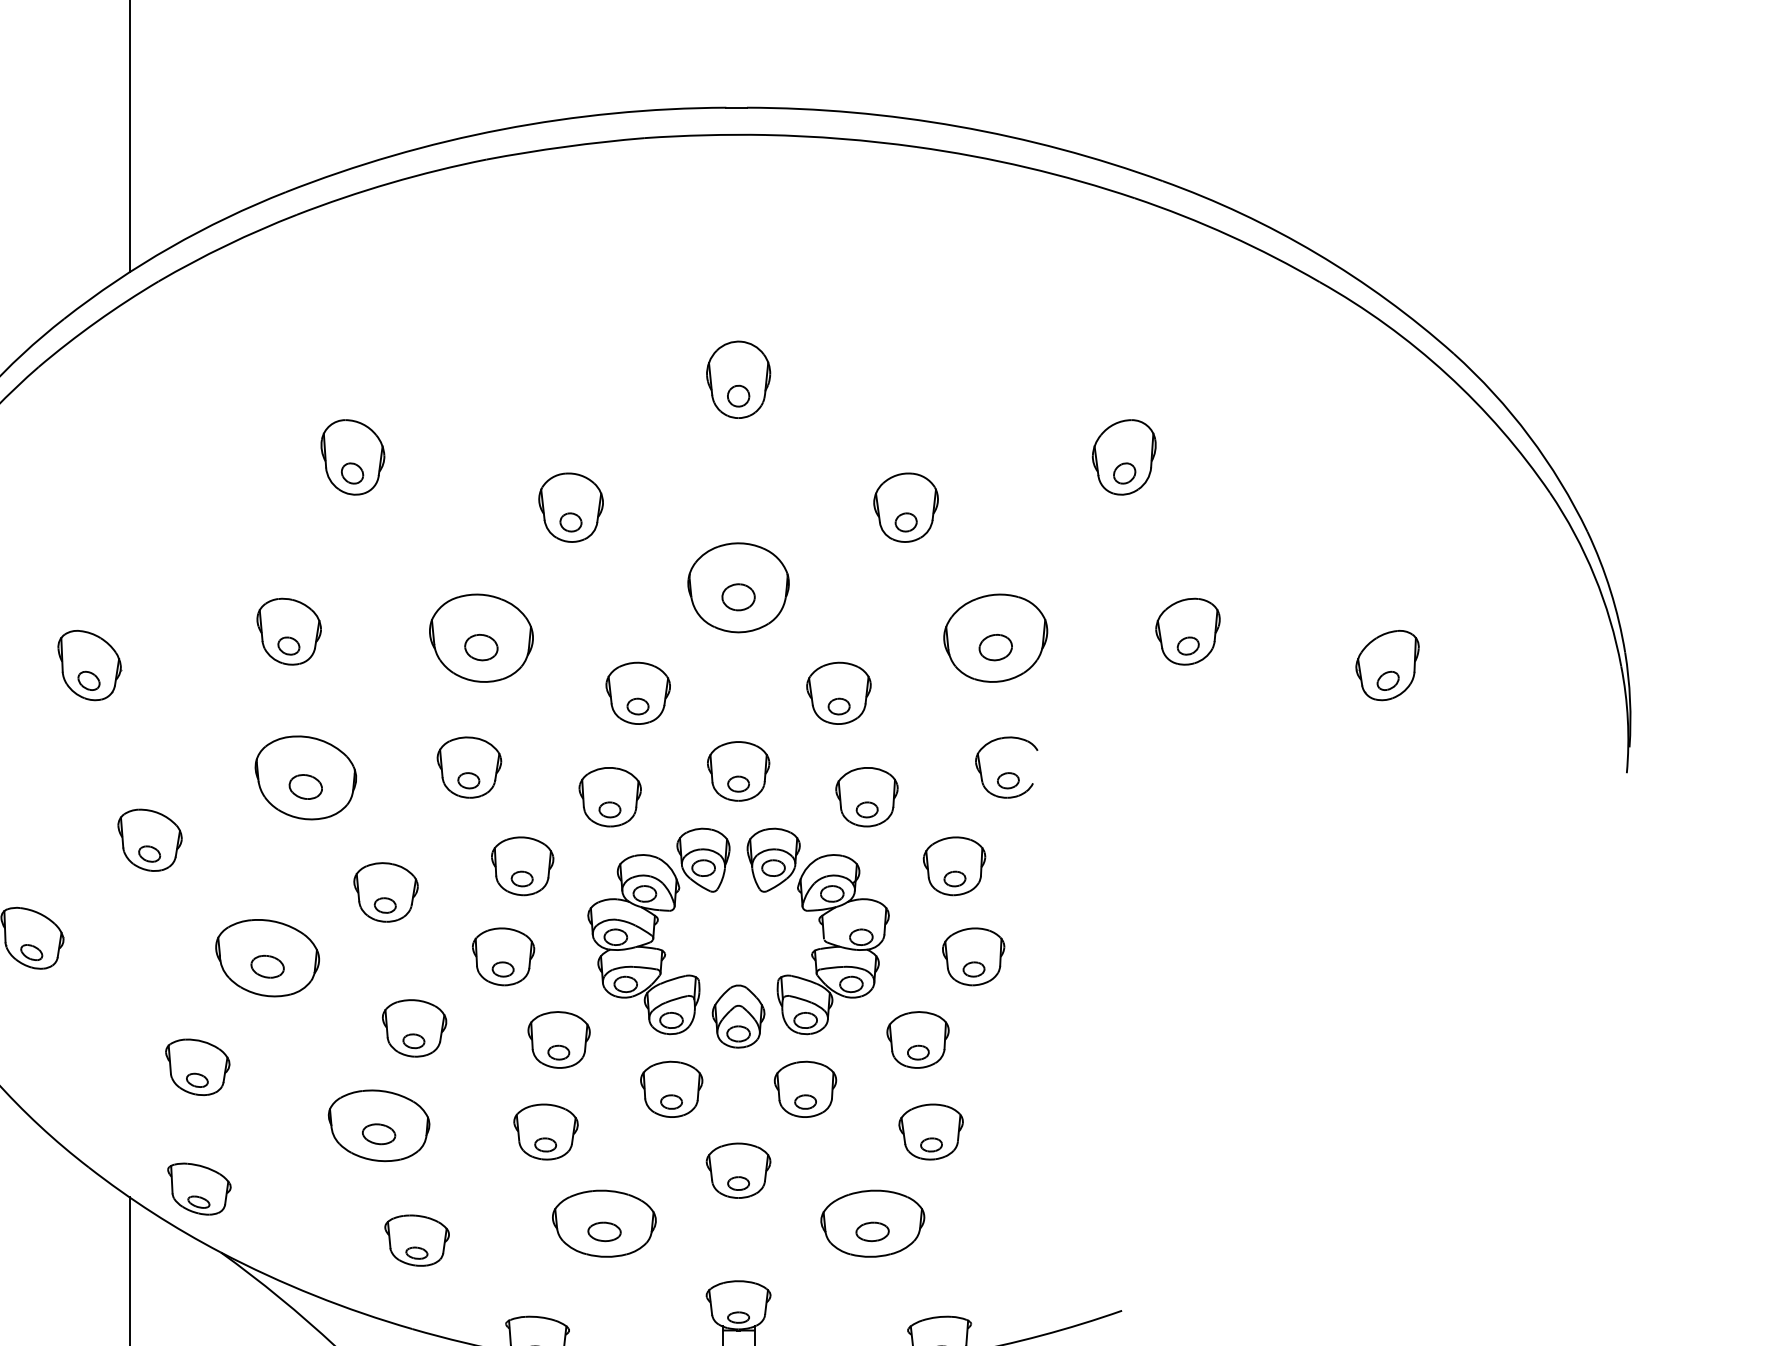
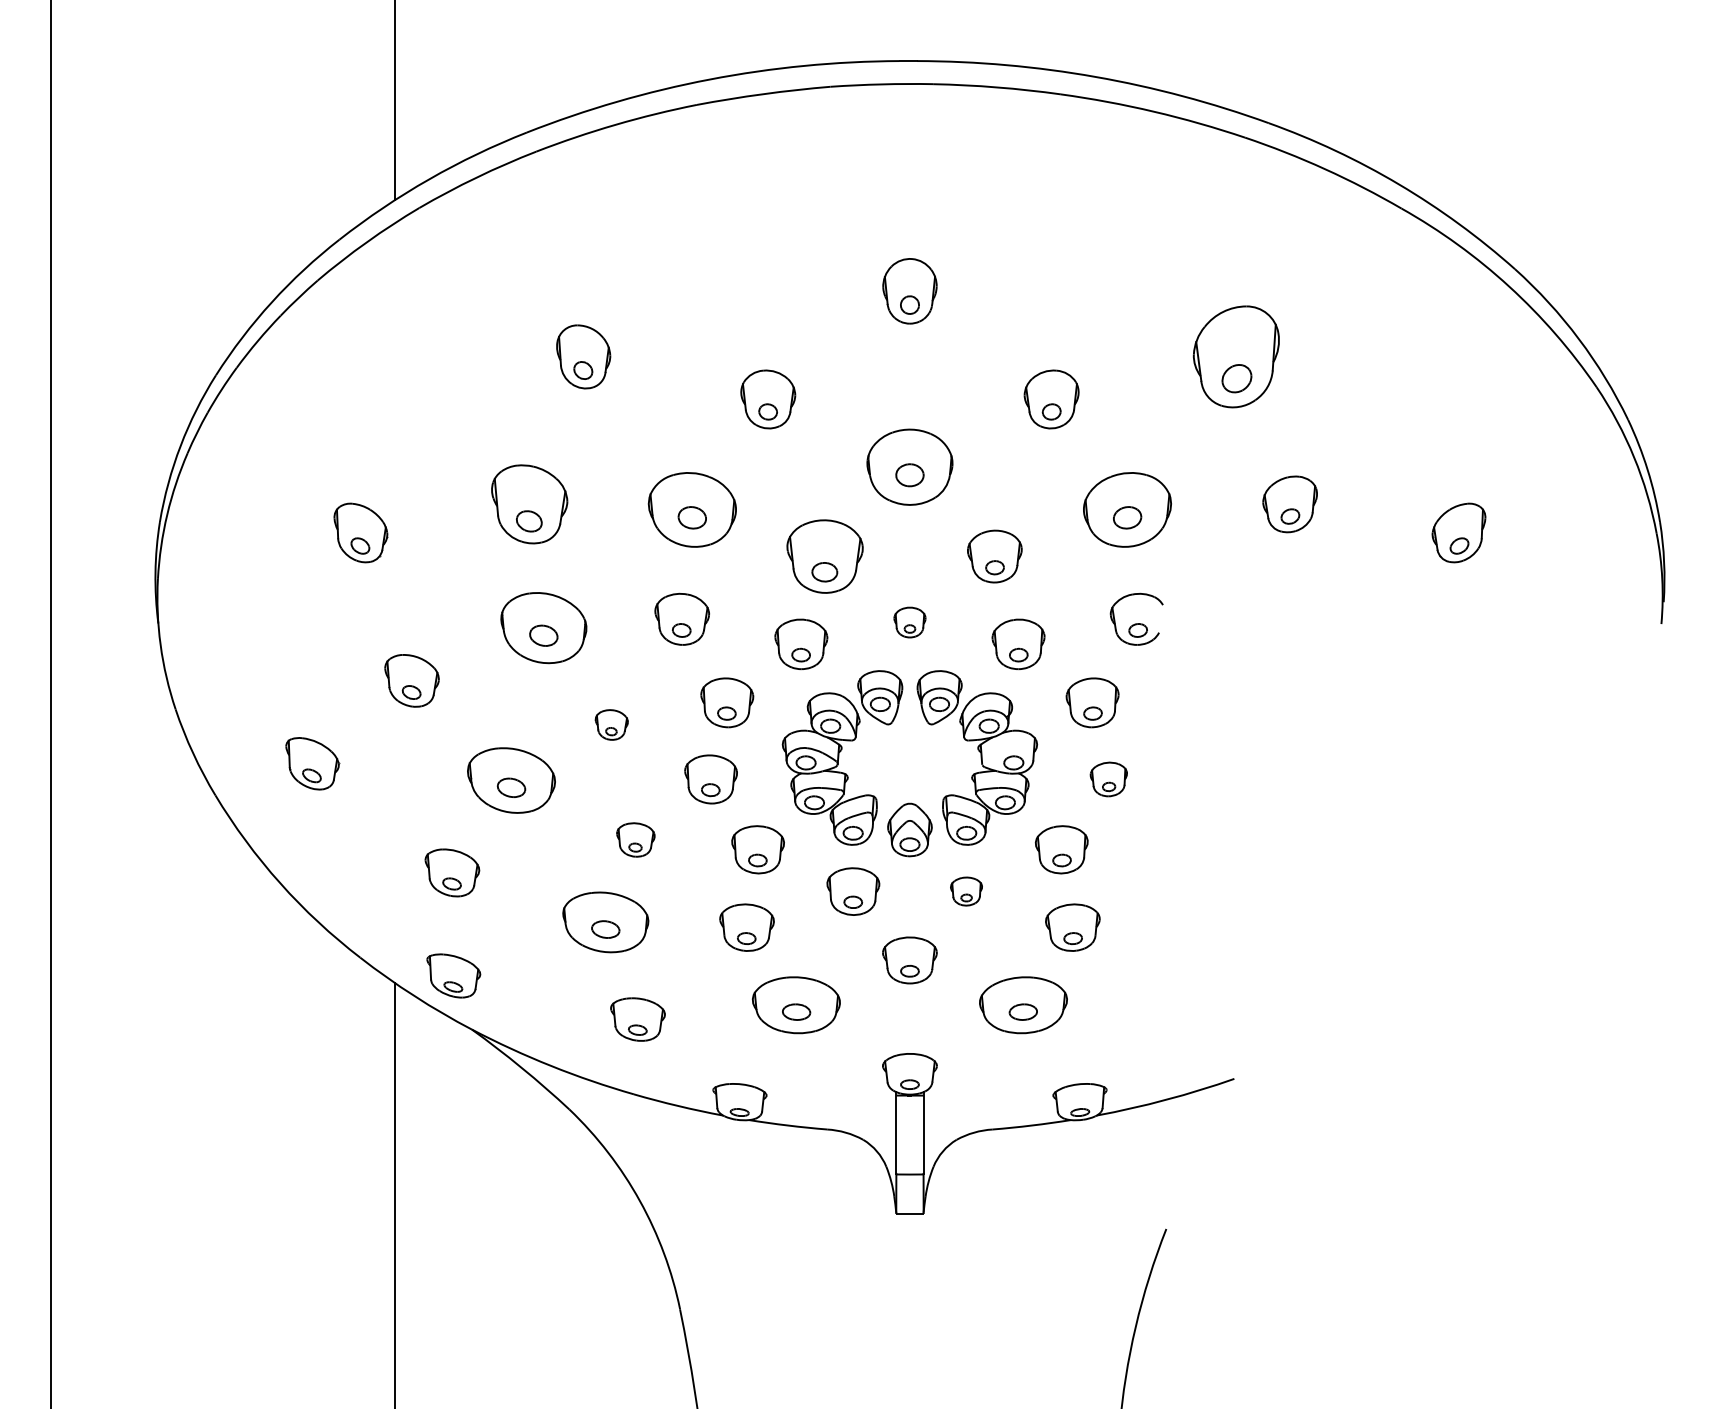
part: (1123, 456) -> (1235, 356), size x1.6
part: (288, 631) -> (529, 504), size x1.4
part: (637, 693) -> (824, 556), size x1.4
part: (738, 771) -> (909, 622), size x0.6
part: (385, 891) -> (611, 724), size x0.6
part: (973, 956) -> (1108, 779), size x0.7
part: (414, 1027) -> (635, 839), size x0.7
part: (805, 1089) -> (966, 891), size x0.6

